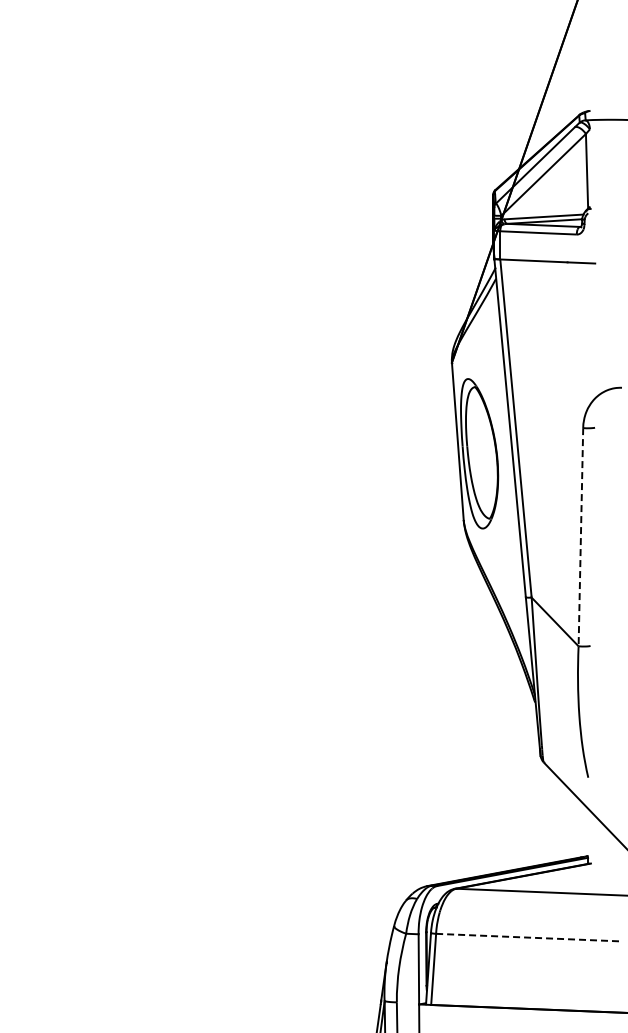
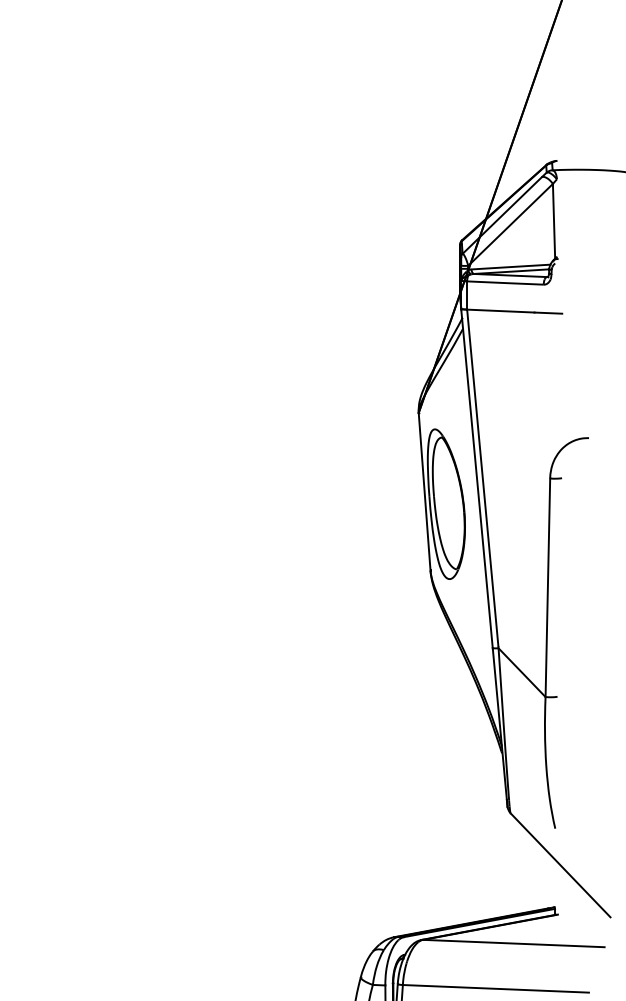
line: (580, 537) -> (547, 588), dashed -> solid
line: (529, 937) -> (496, 988), dashed -> solid

